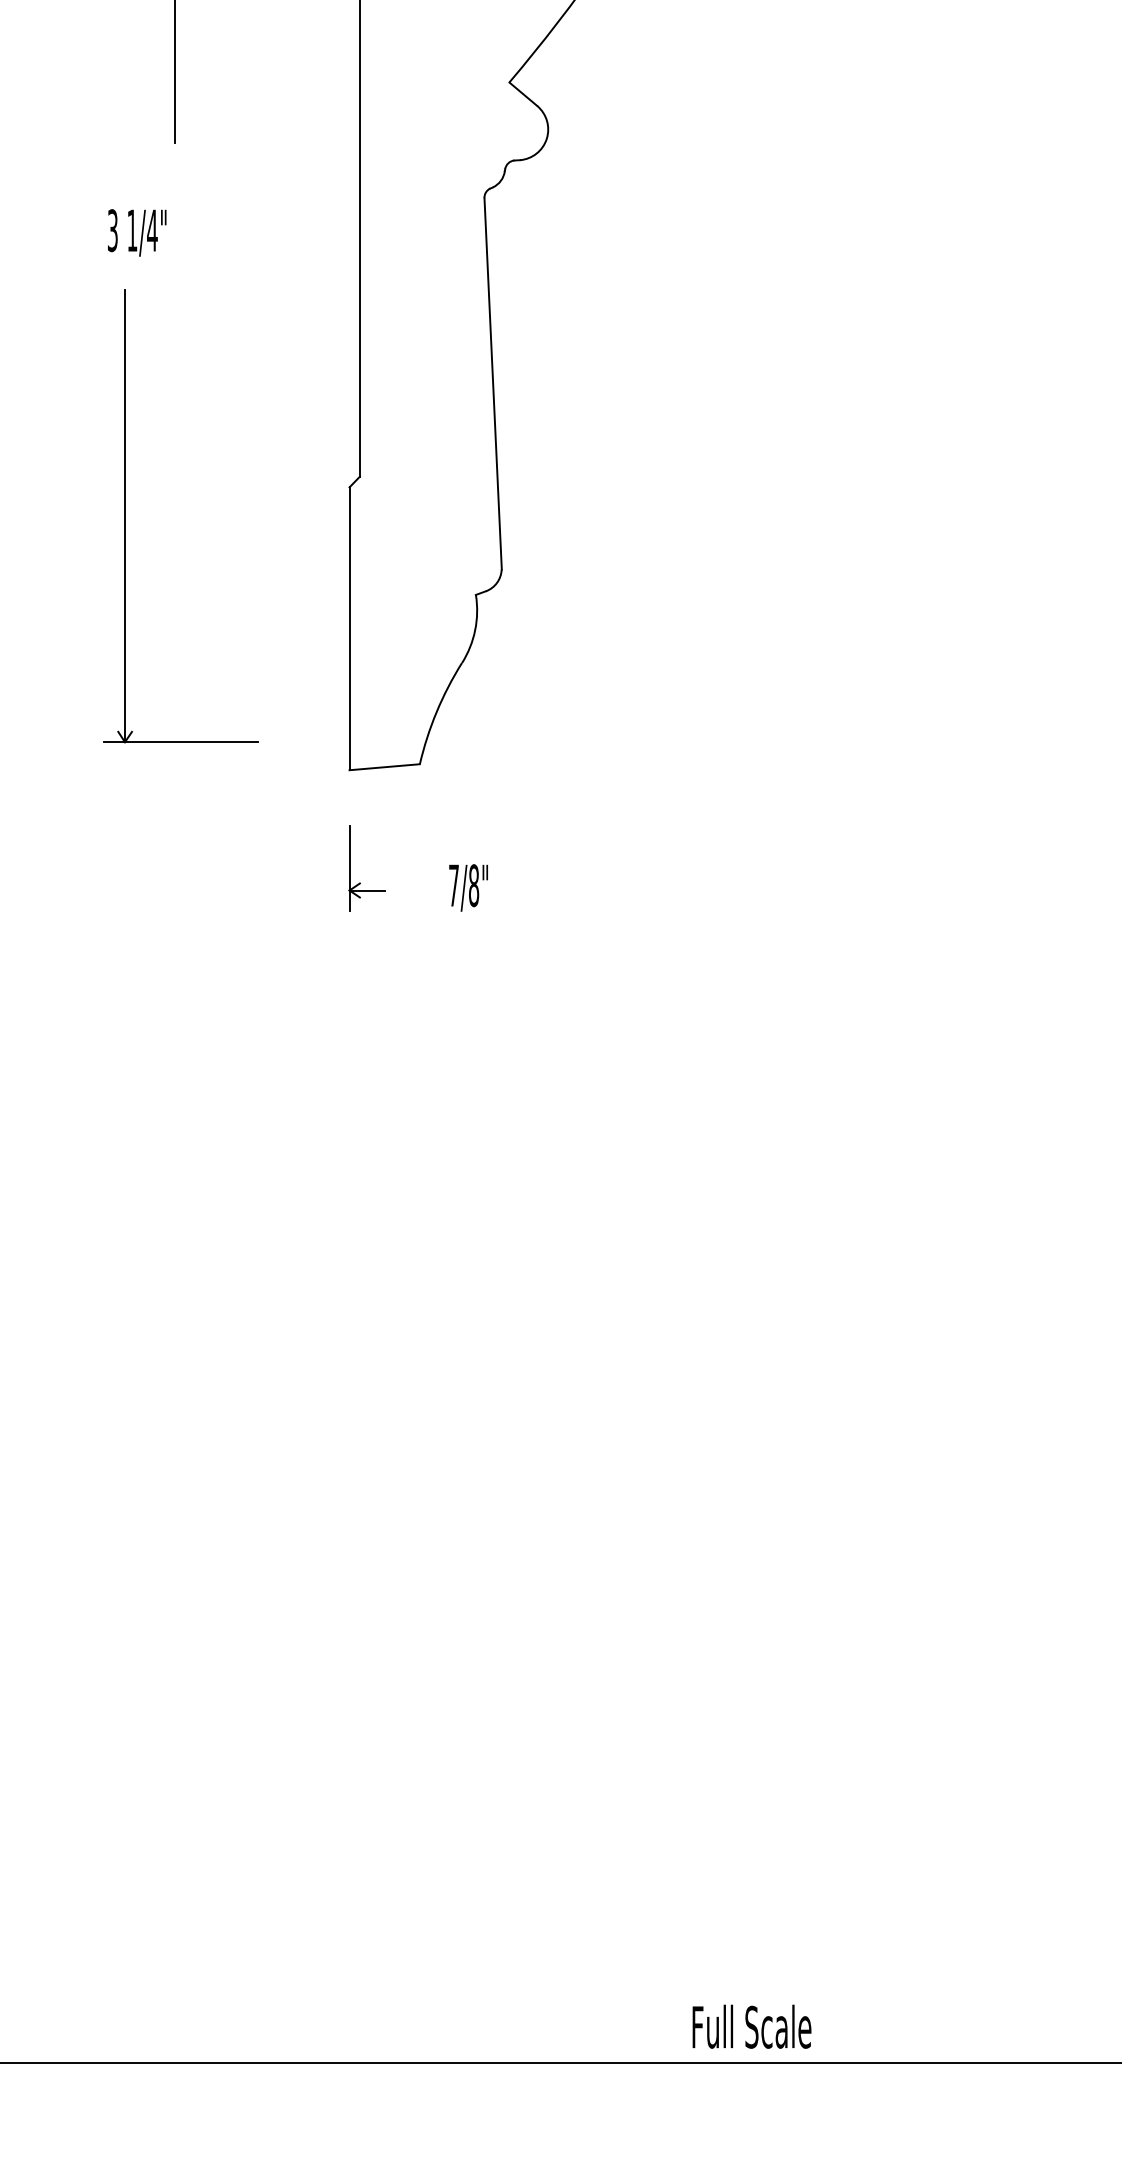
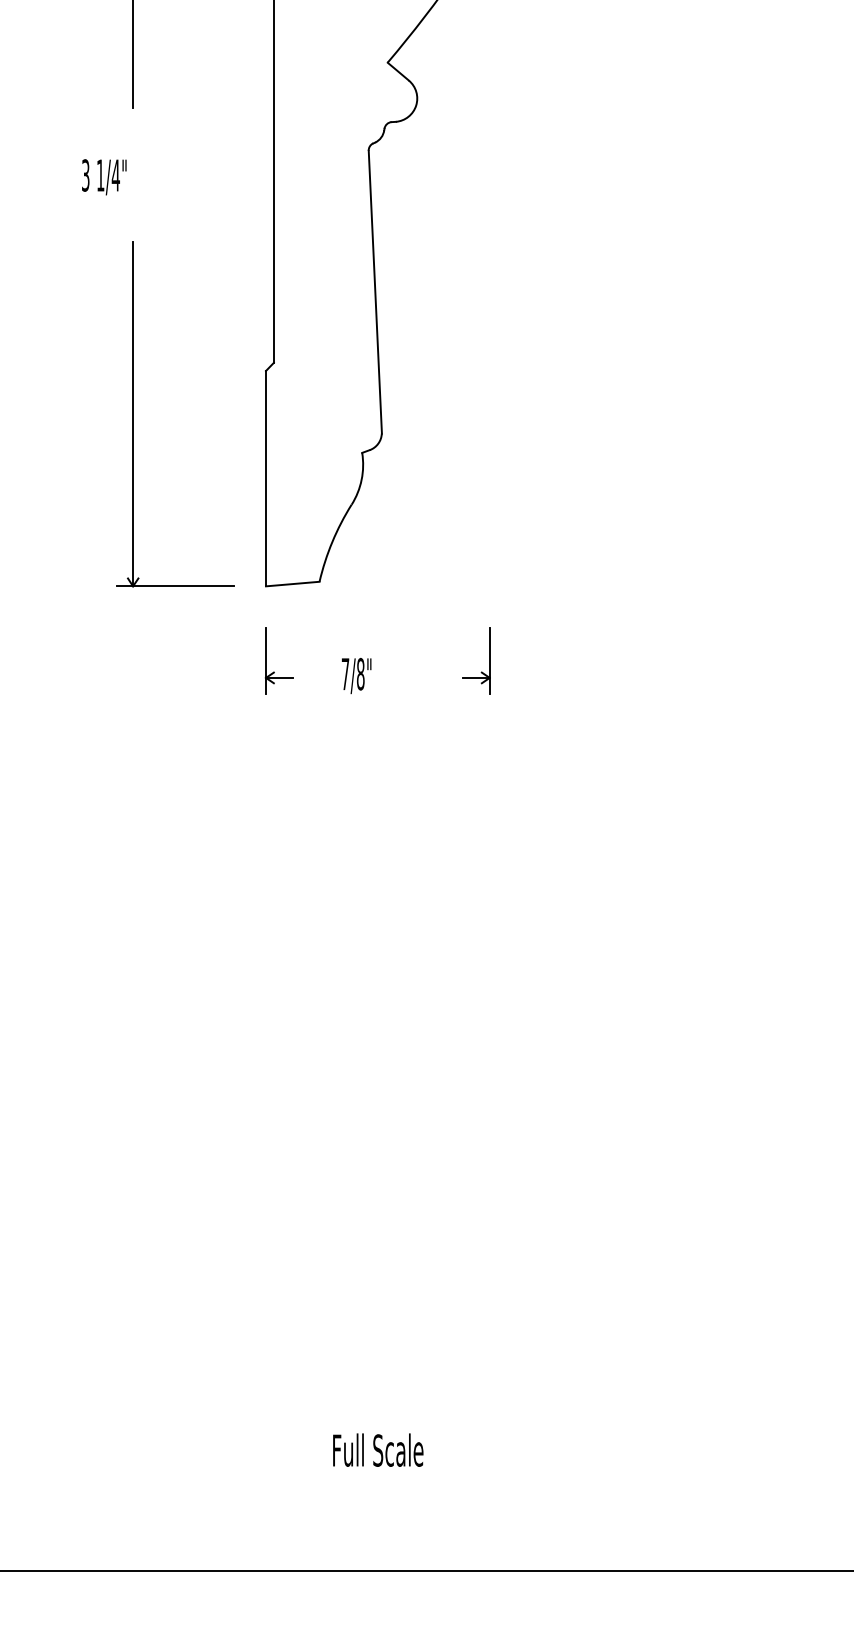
part: (125, 516) -> (133, 414), moved
part: (632, 882) -> (481, 671), added
text: (751, 2026) -> (377, 1449), moved

